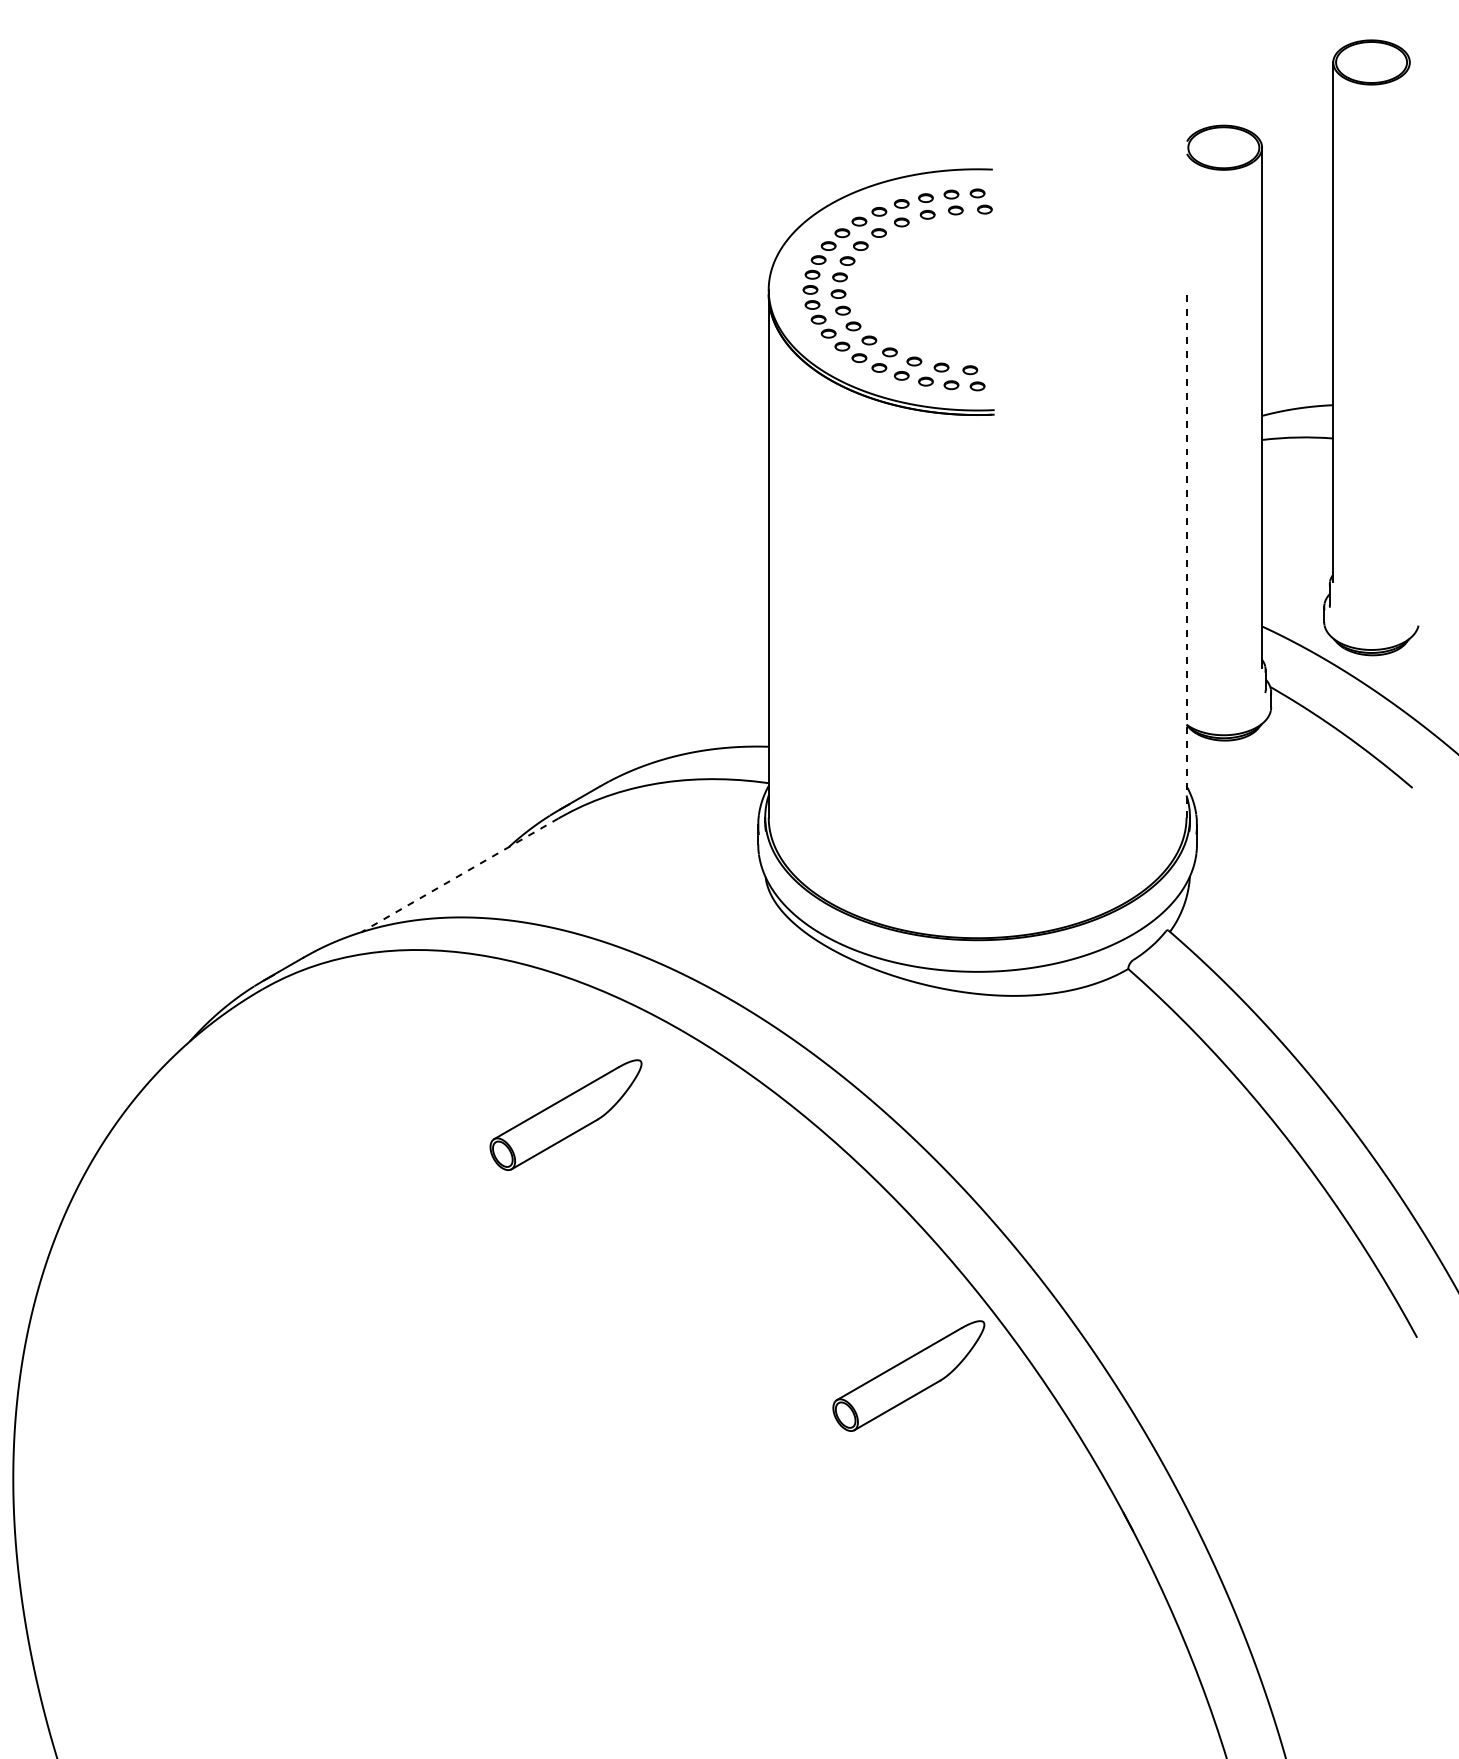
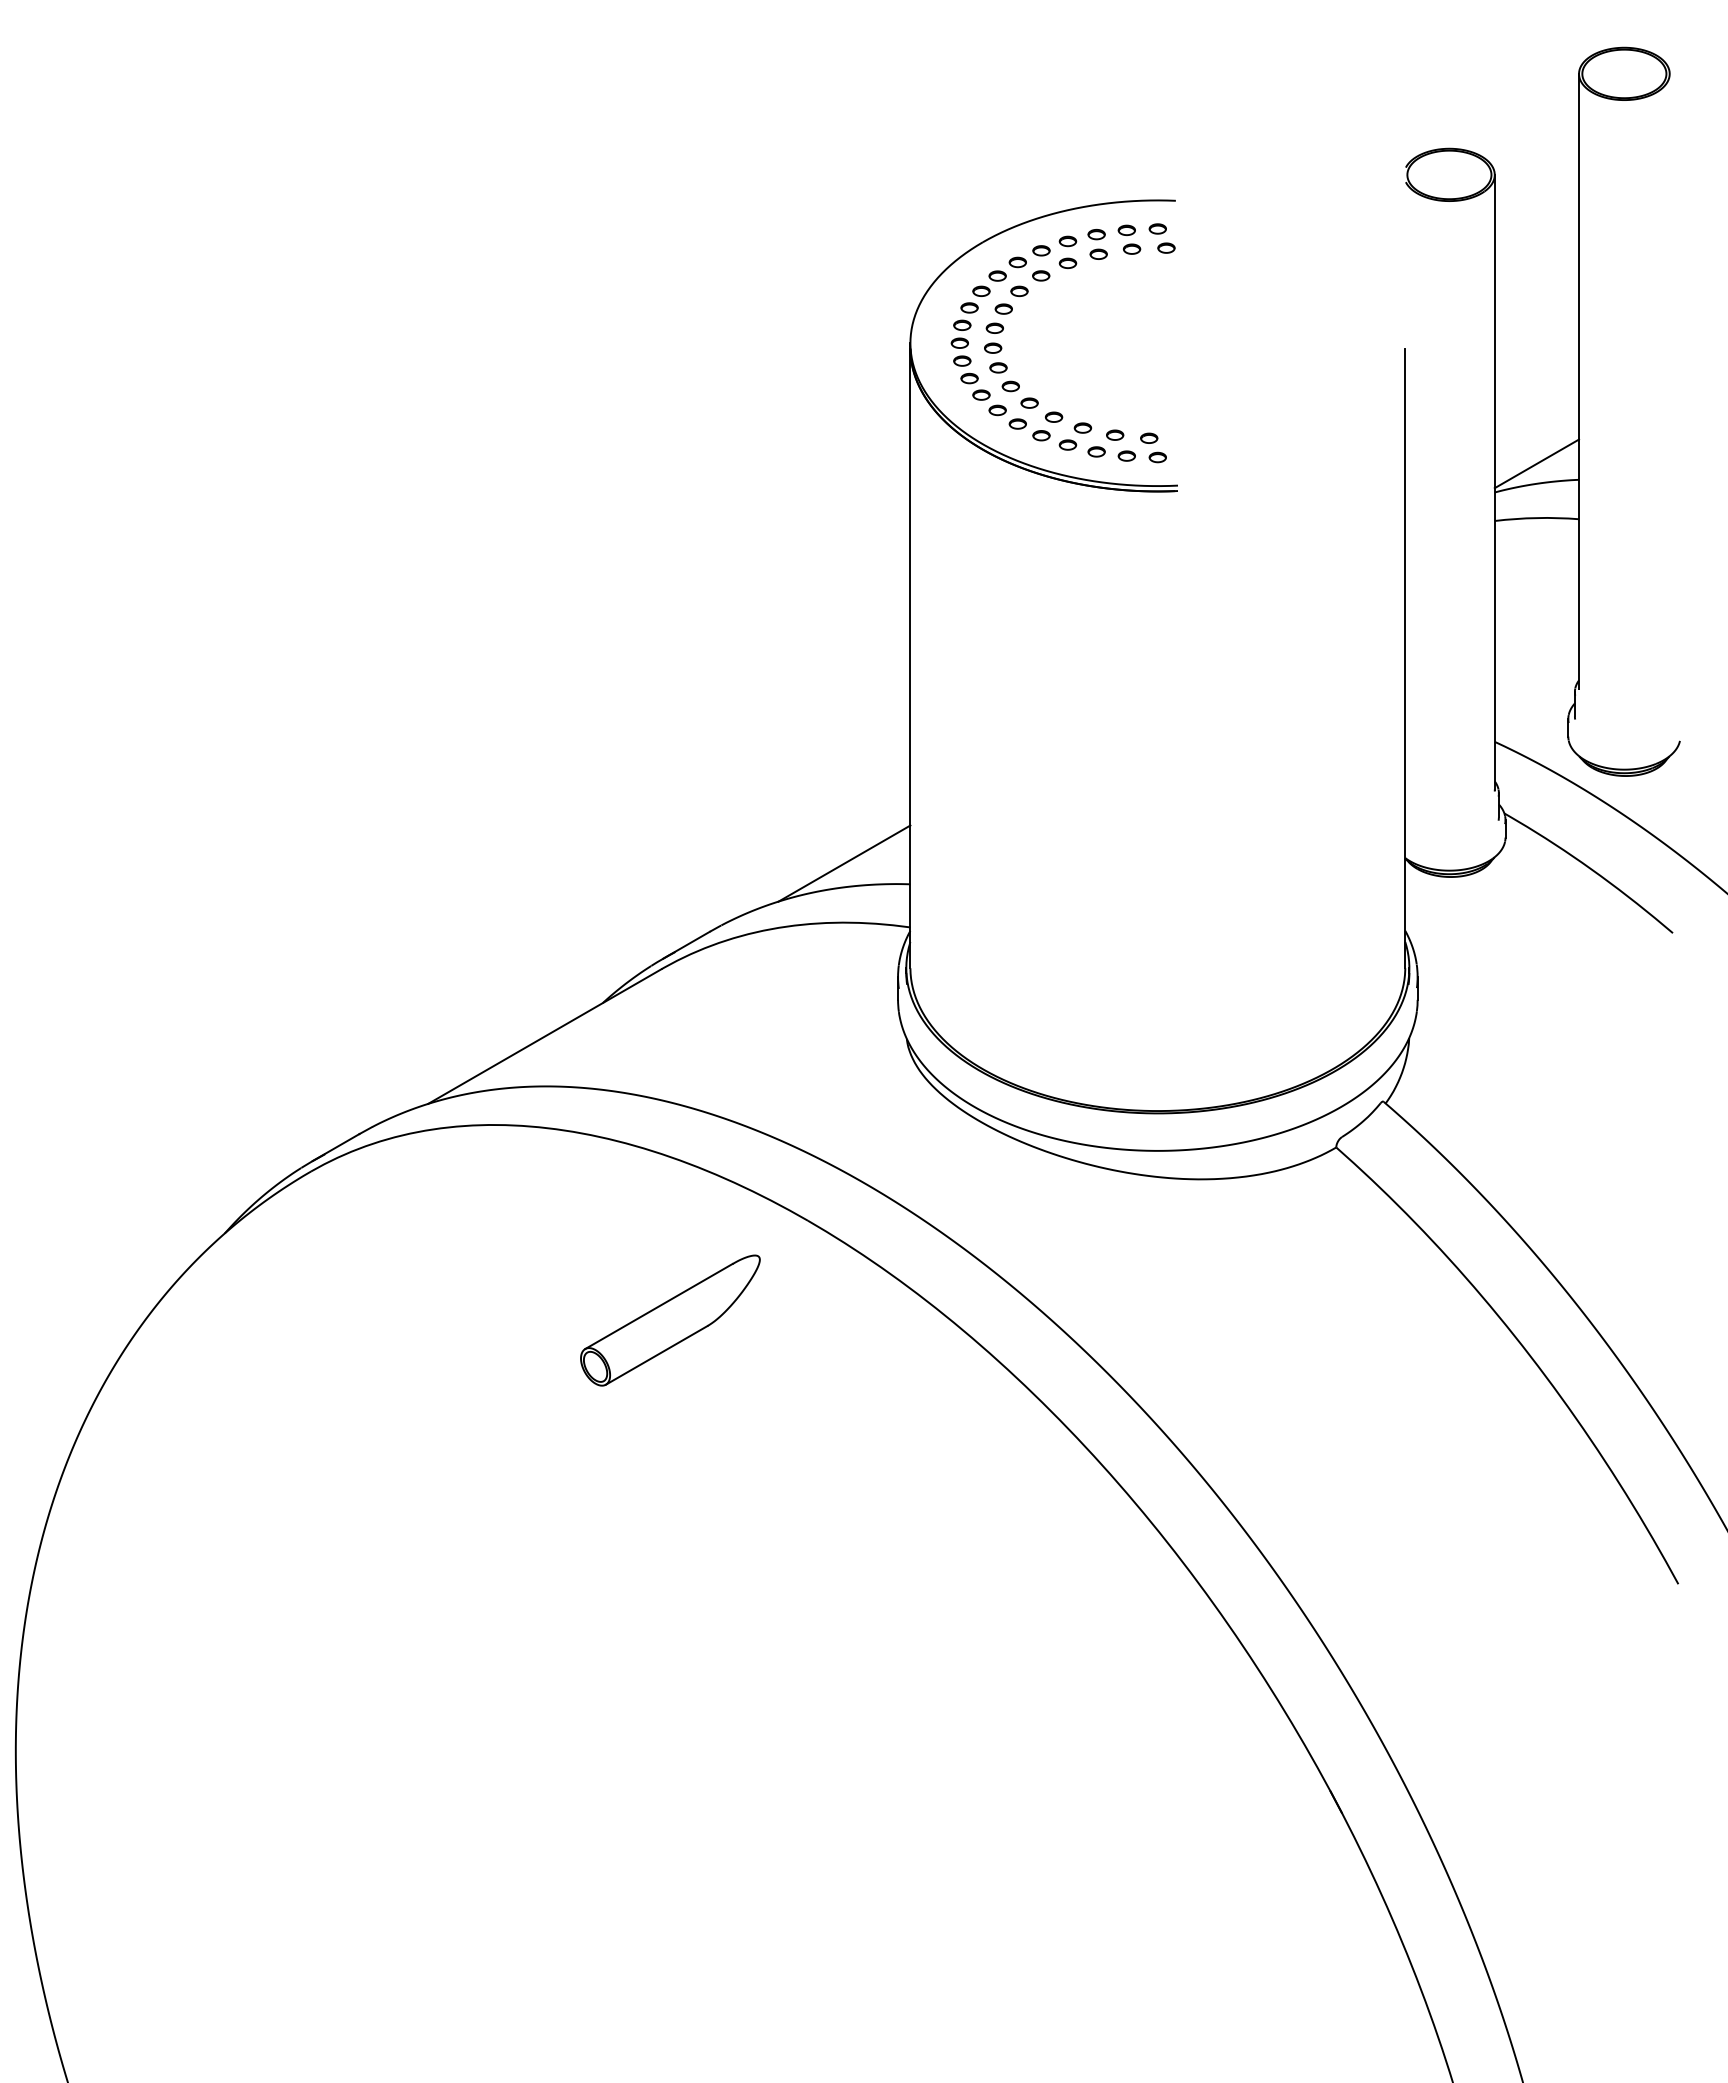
line: (1297, 391) -> (1536, 463), added
line: (1186, 556) -> (1405, 658), dashed -> solid
line: (713, 729) -> (844, 863), added
line: (459, 875) -> (544, 1036), dashed -> solid
part: (908, 1376) -> (1076, 1629), removed

